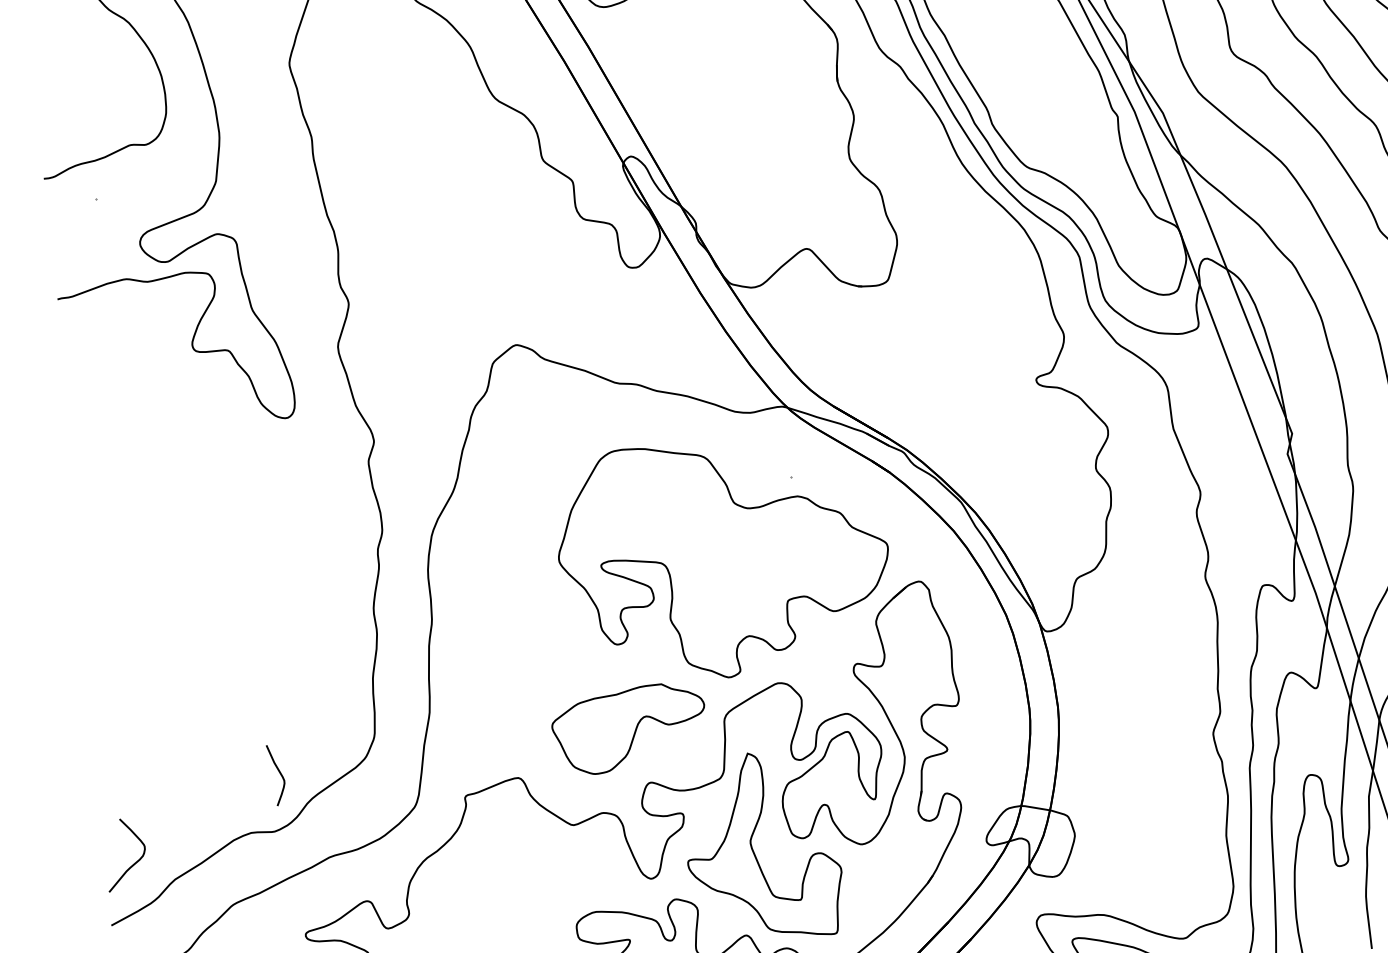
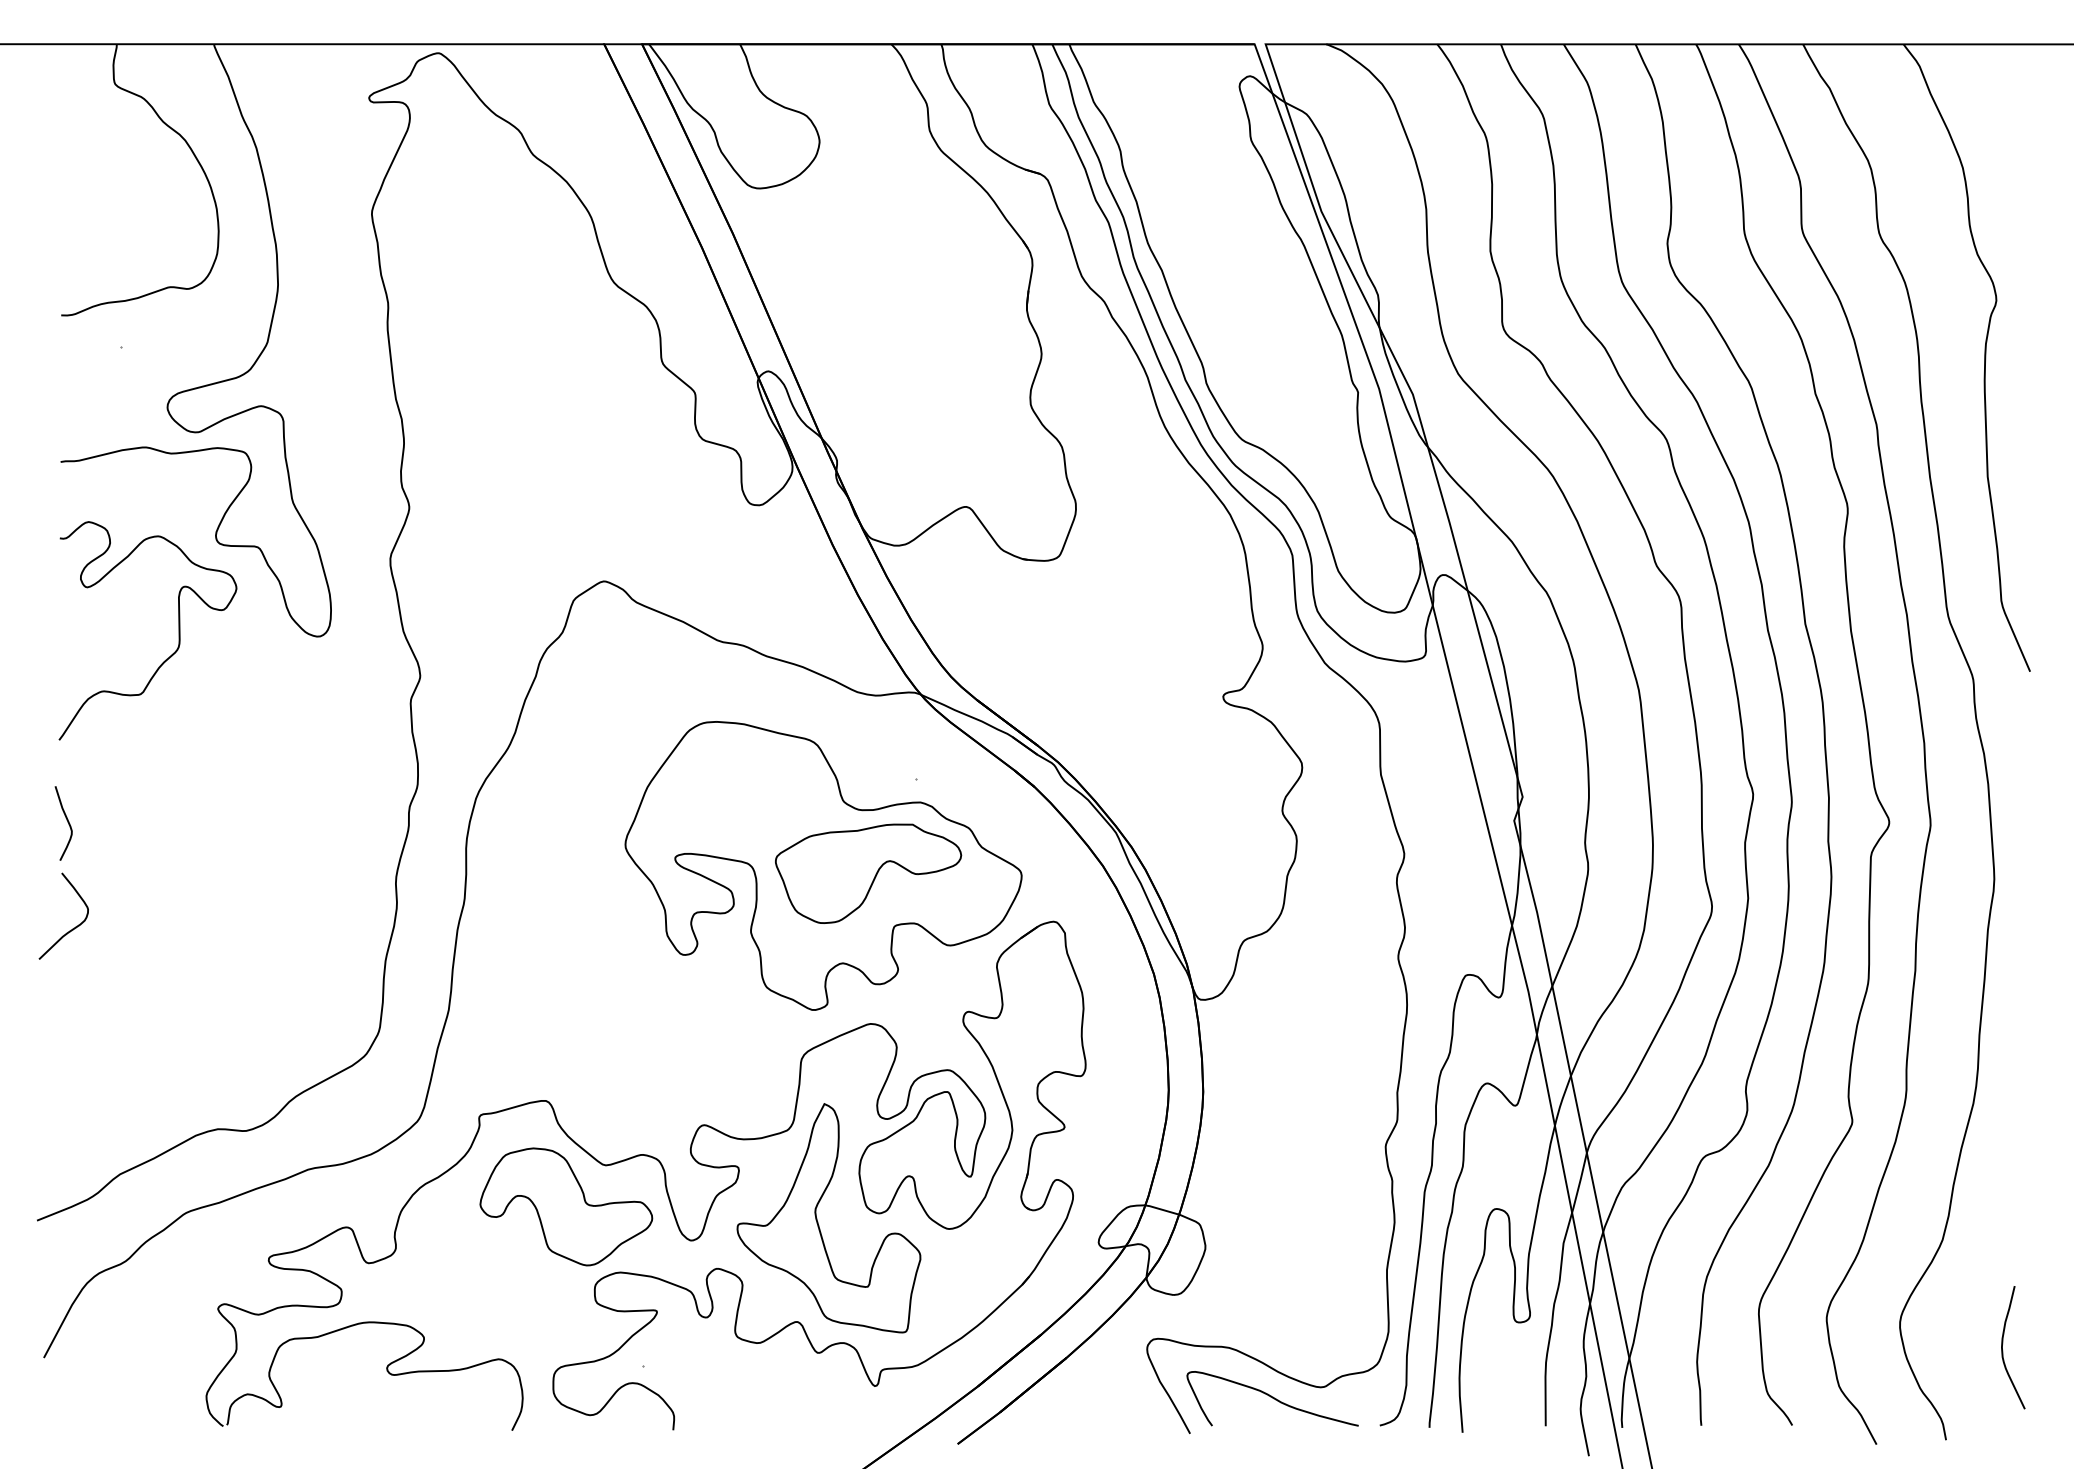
curve: (170, 426) -> (178, 630), added
part: (629, 728) -> (868, 873), moved
curve: (279, 773) -> (67, 822), moved
part: (545, 862) -> (566, 1206), added
curve: (133, 863) -> (72, 928), moved

